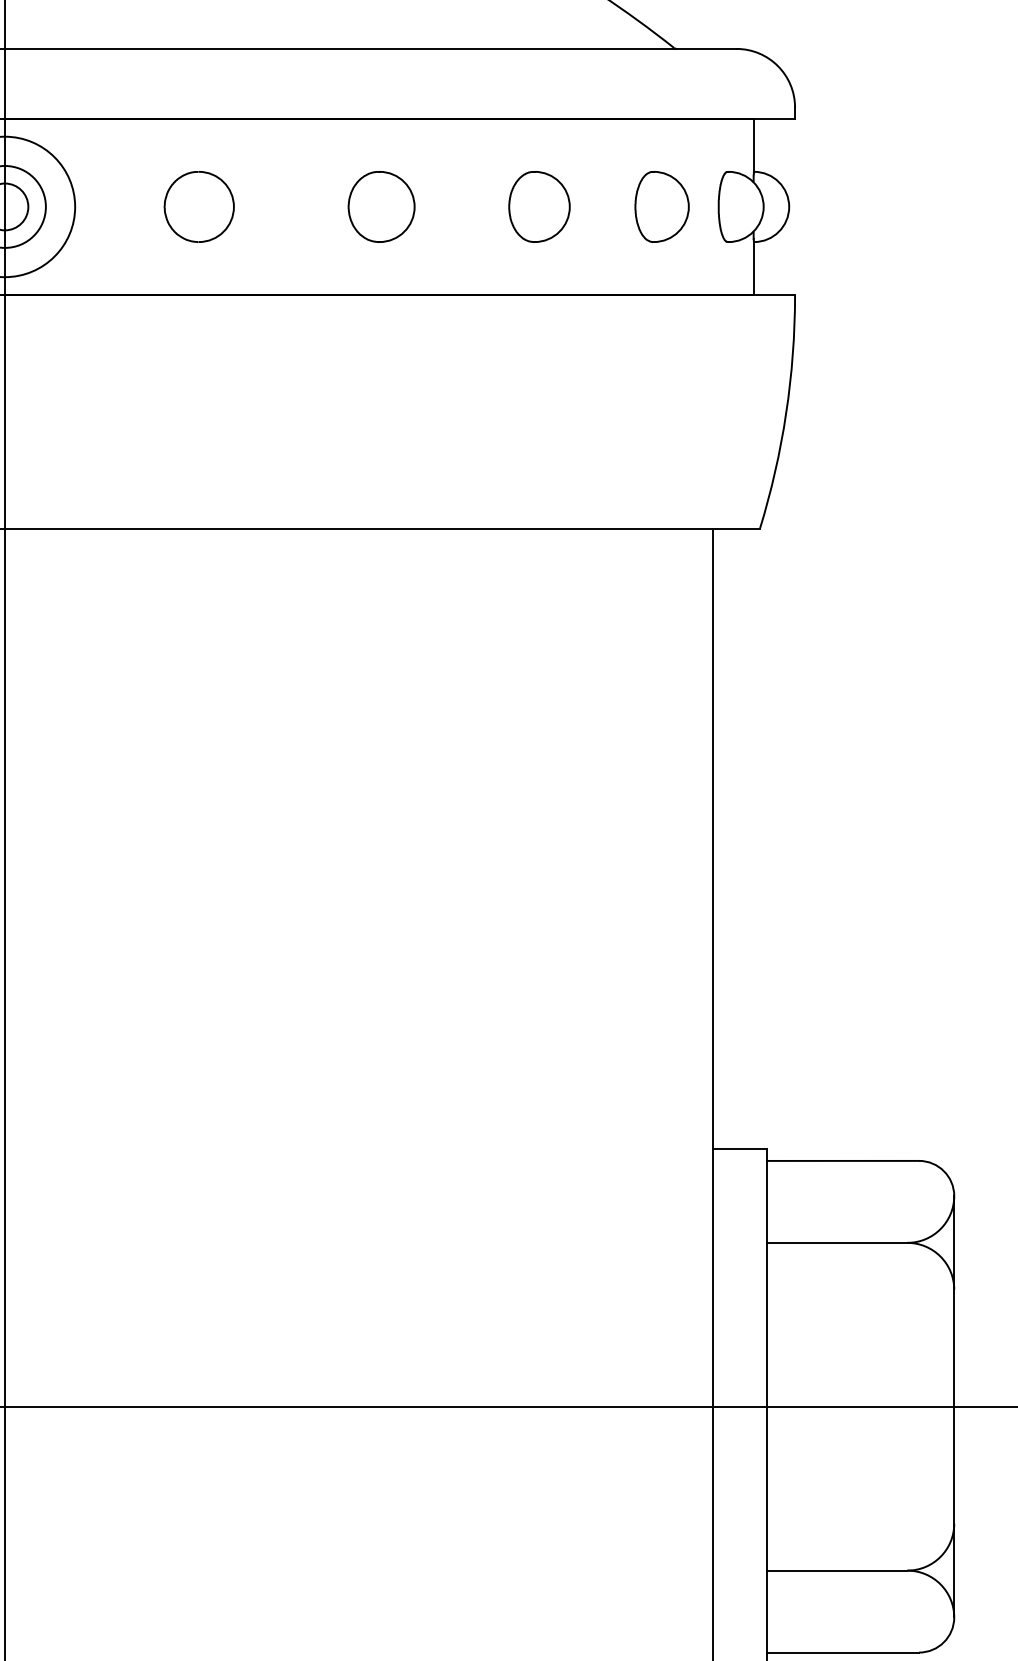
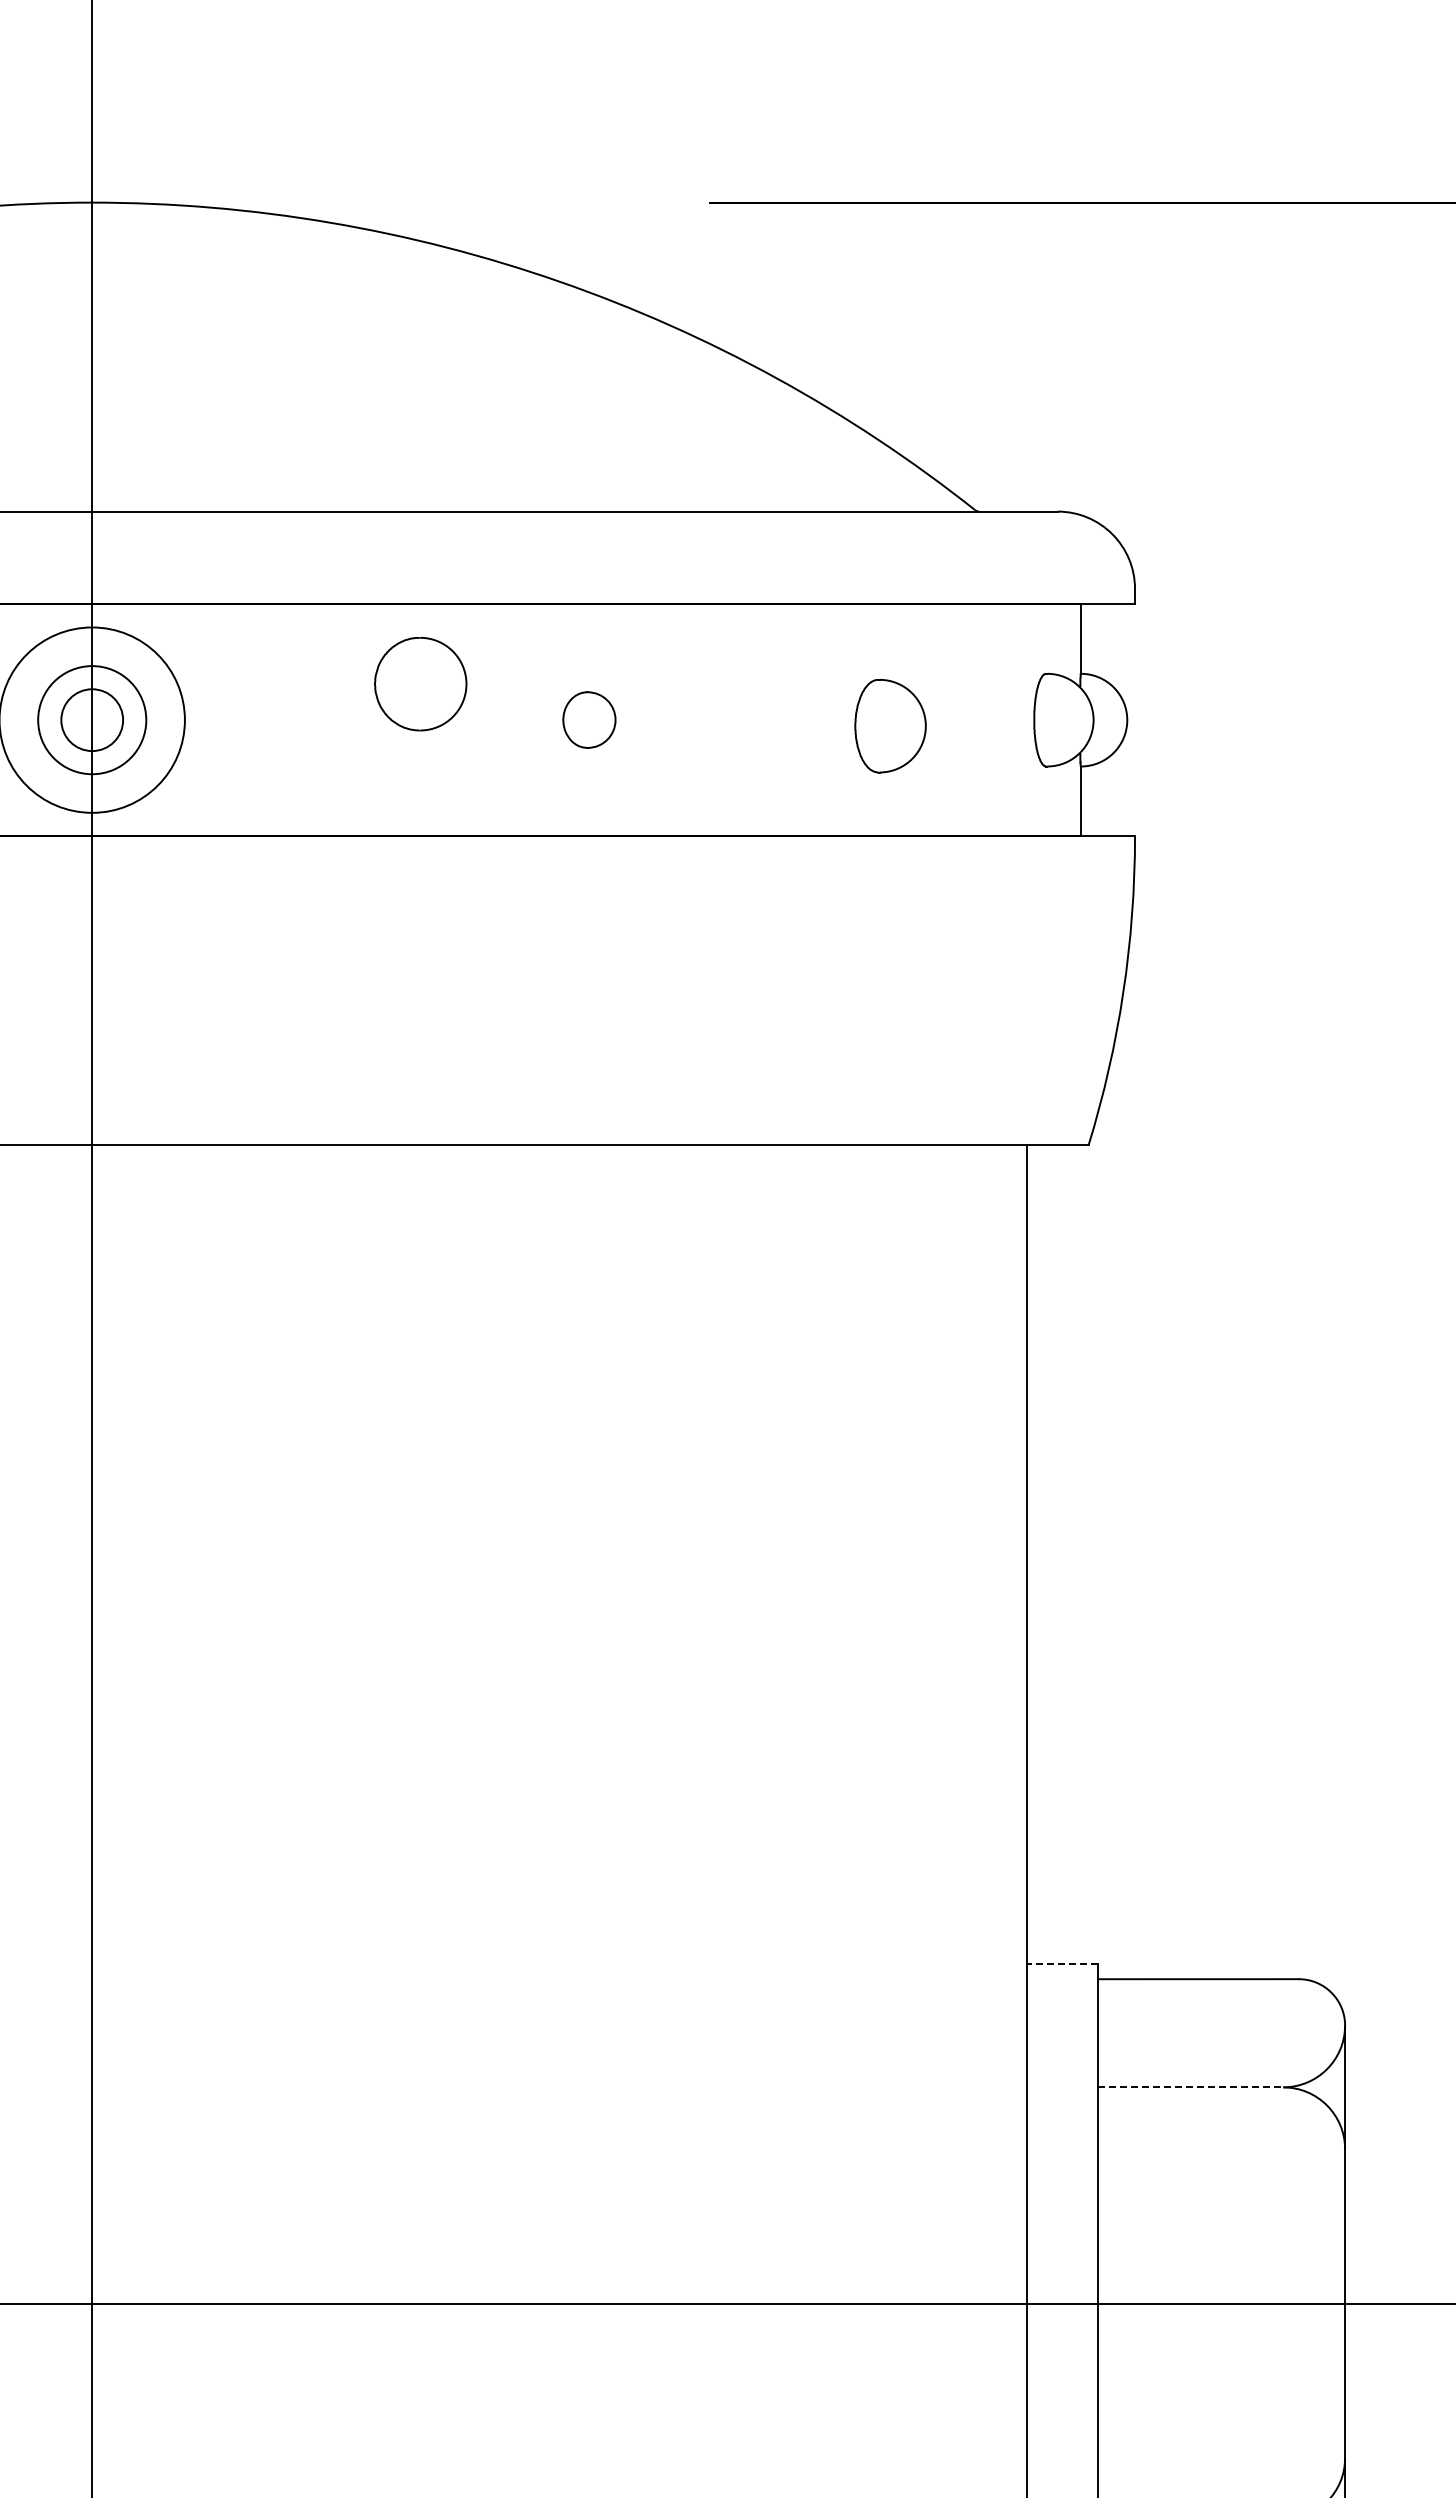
part: (381, 206) -> (589, 719), size x0.6
part: (539, 206) -> (797, 719), removed
part: (662, 206) -> (890, 725), moved
part: (199, 207) -> (420, 684), moved
line: (740, 1149) -> (1062, 1963), solid -> dashed
line: (837, 1242) -> (1190, 2087), solid -> dashed

